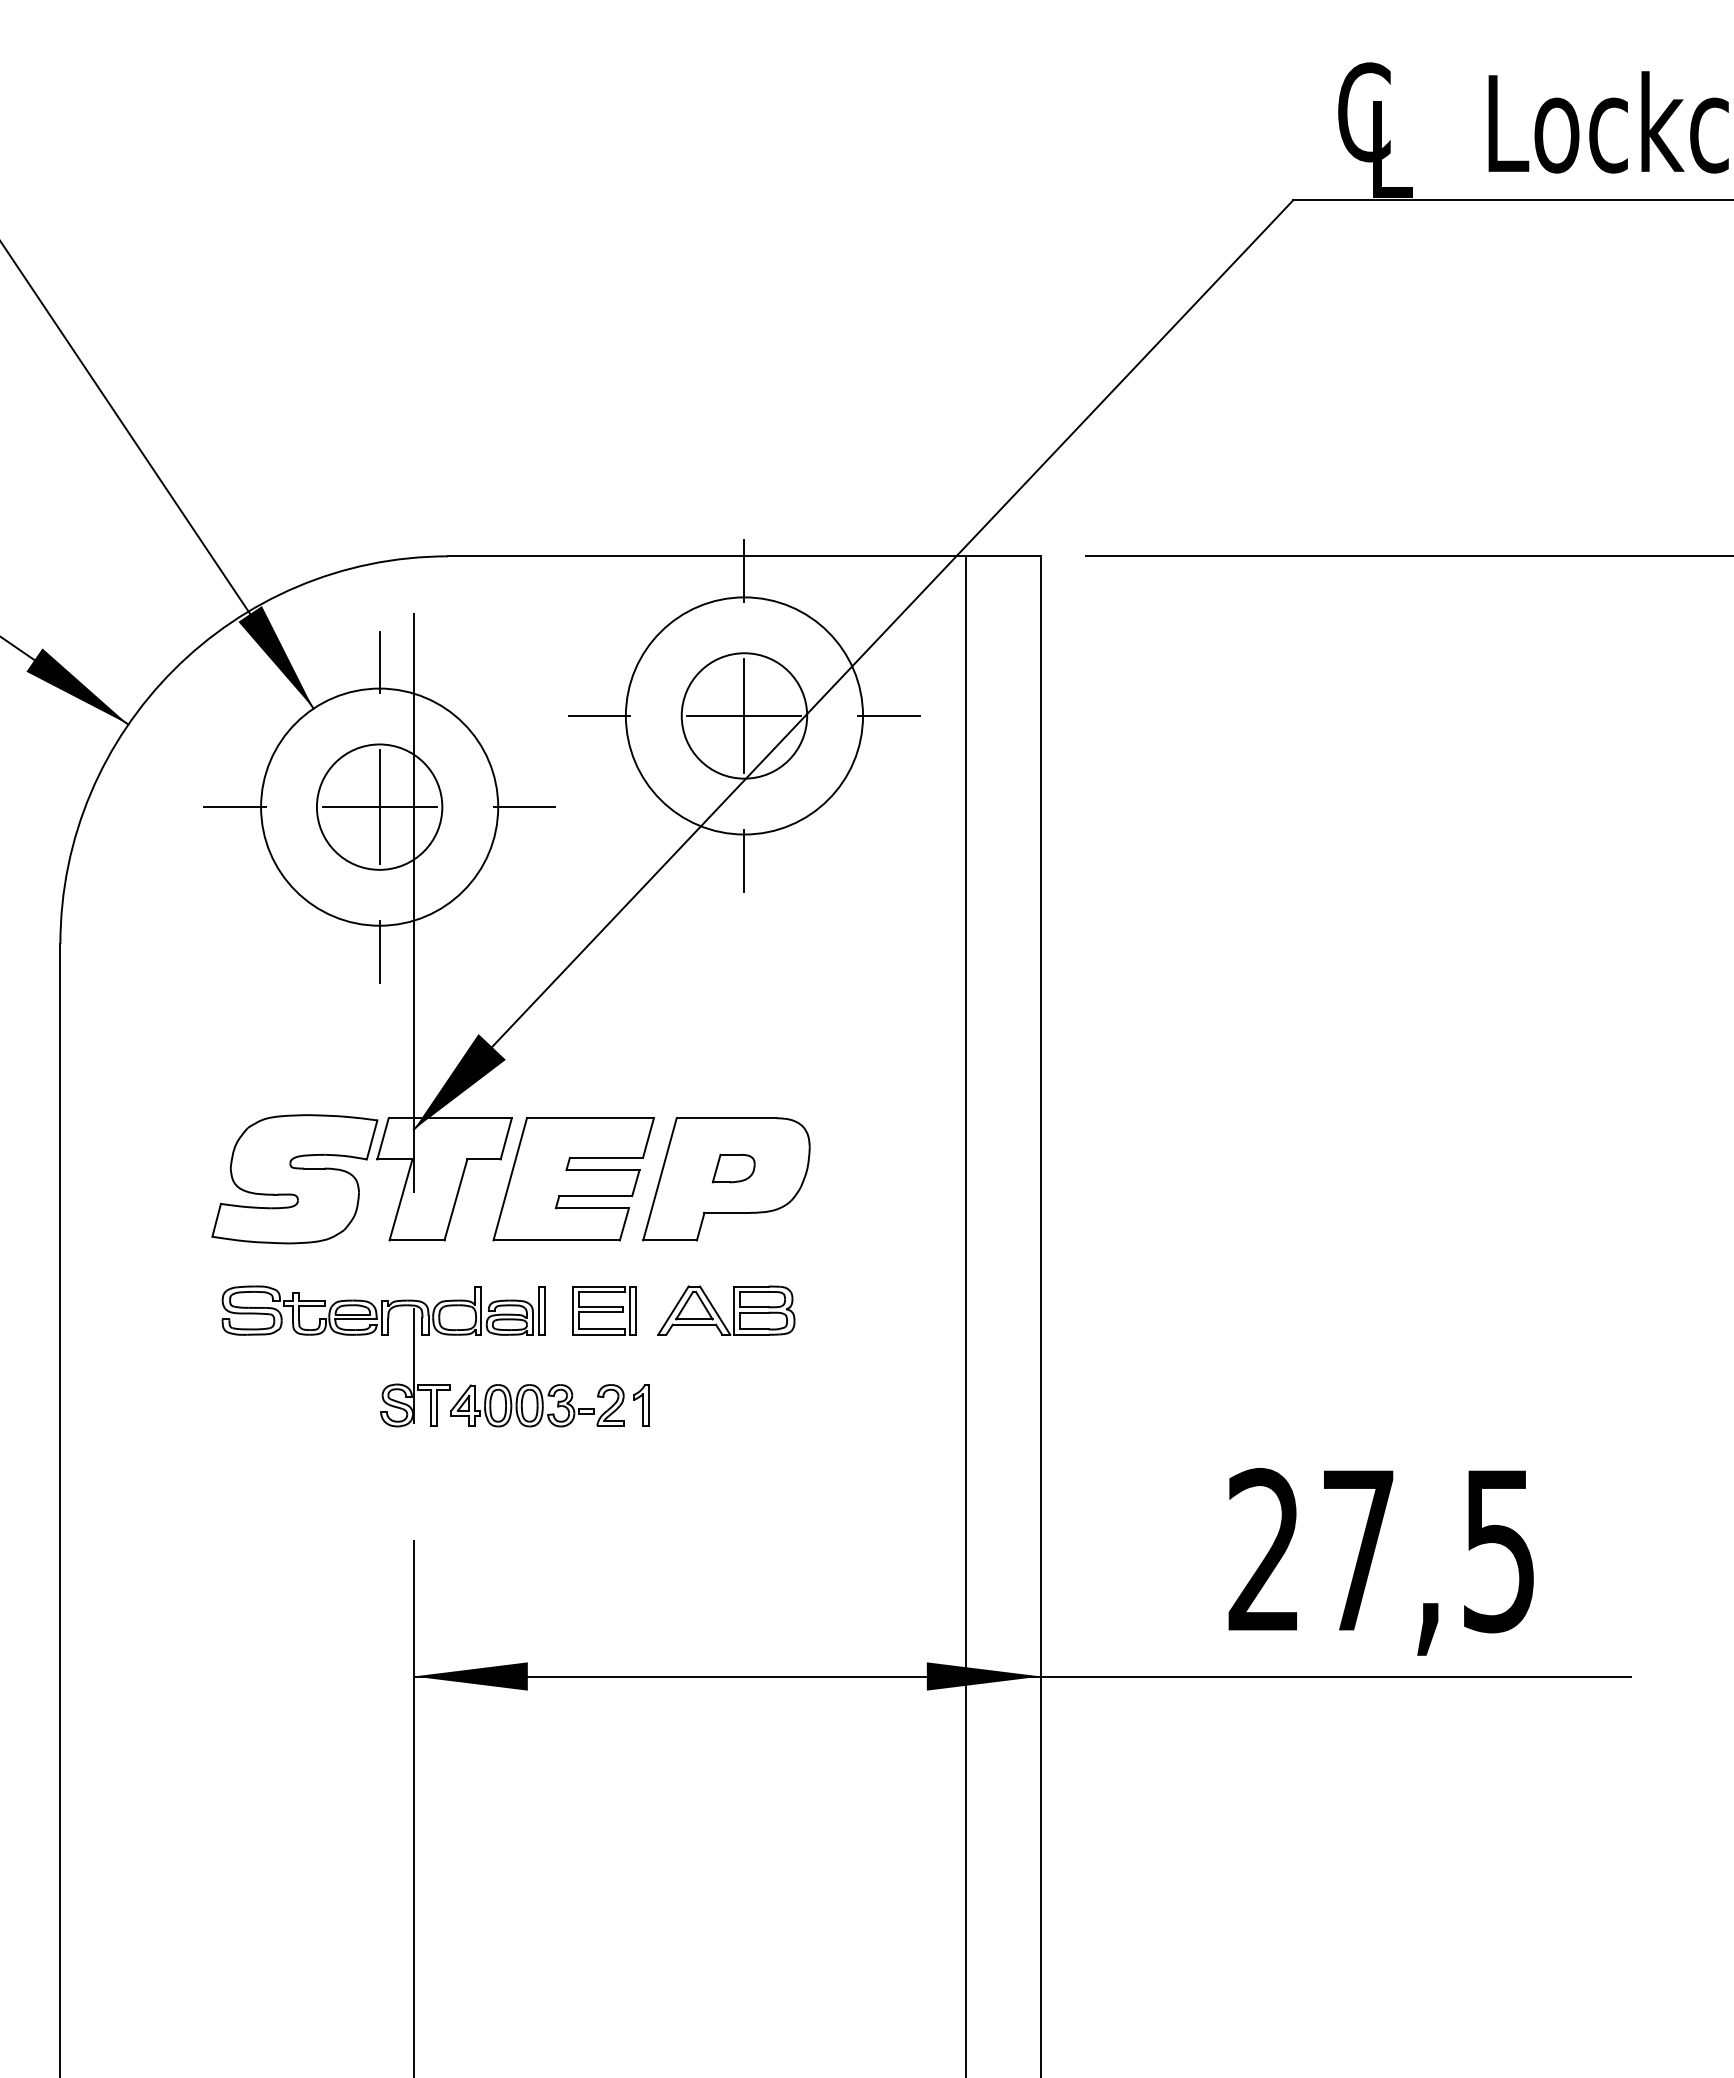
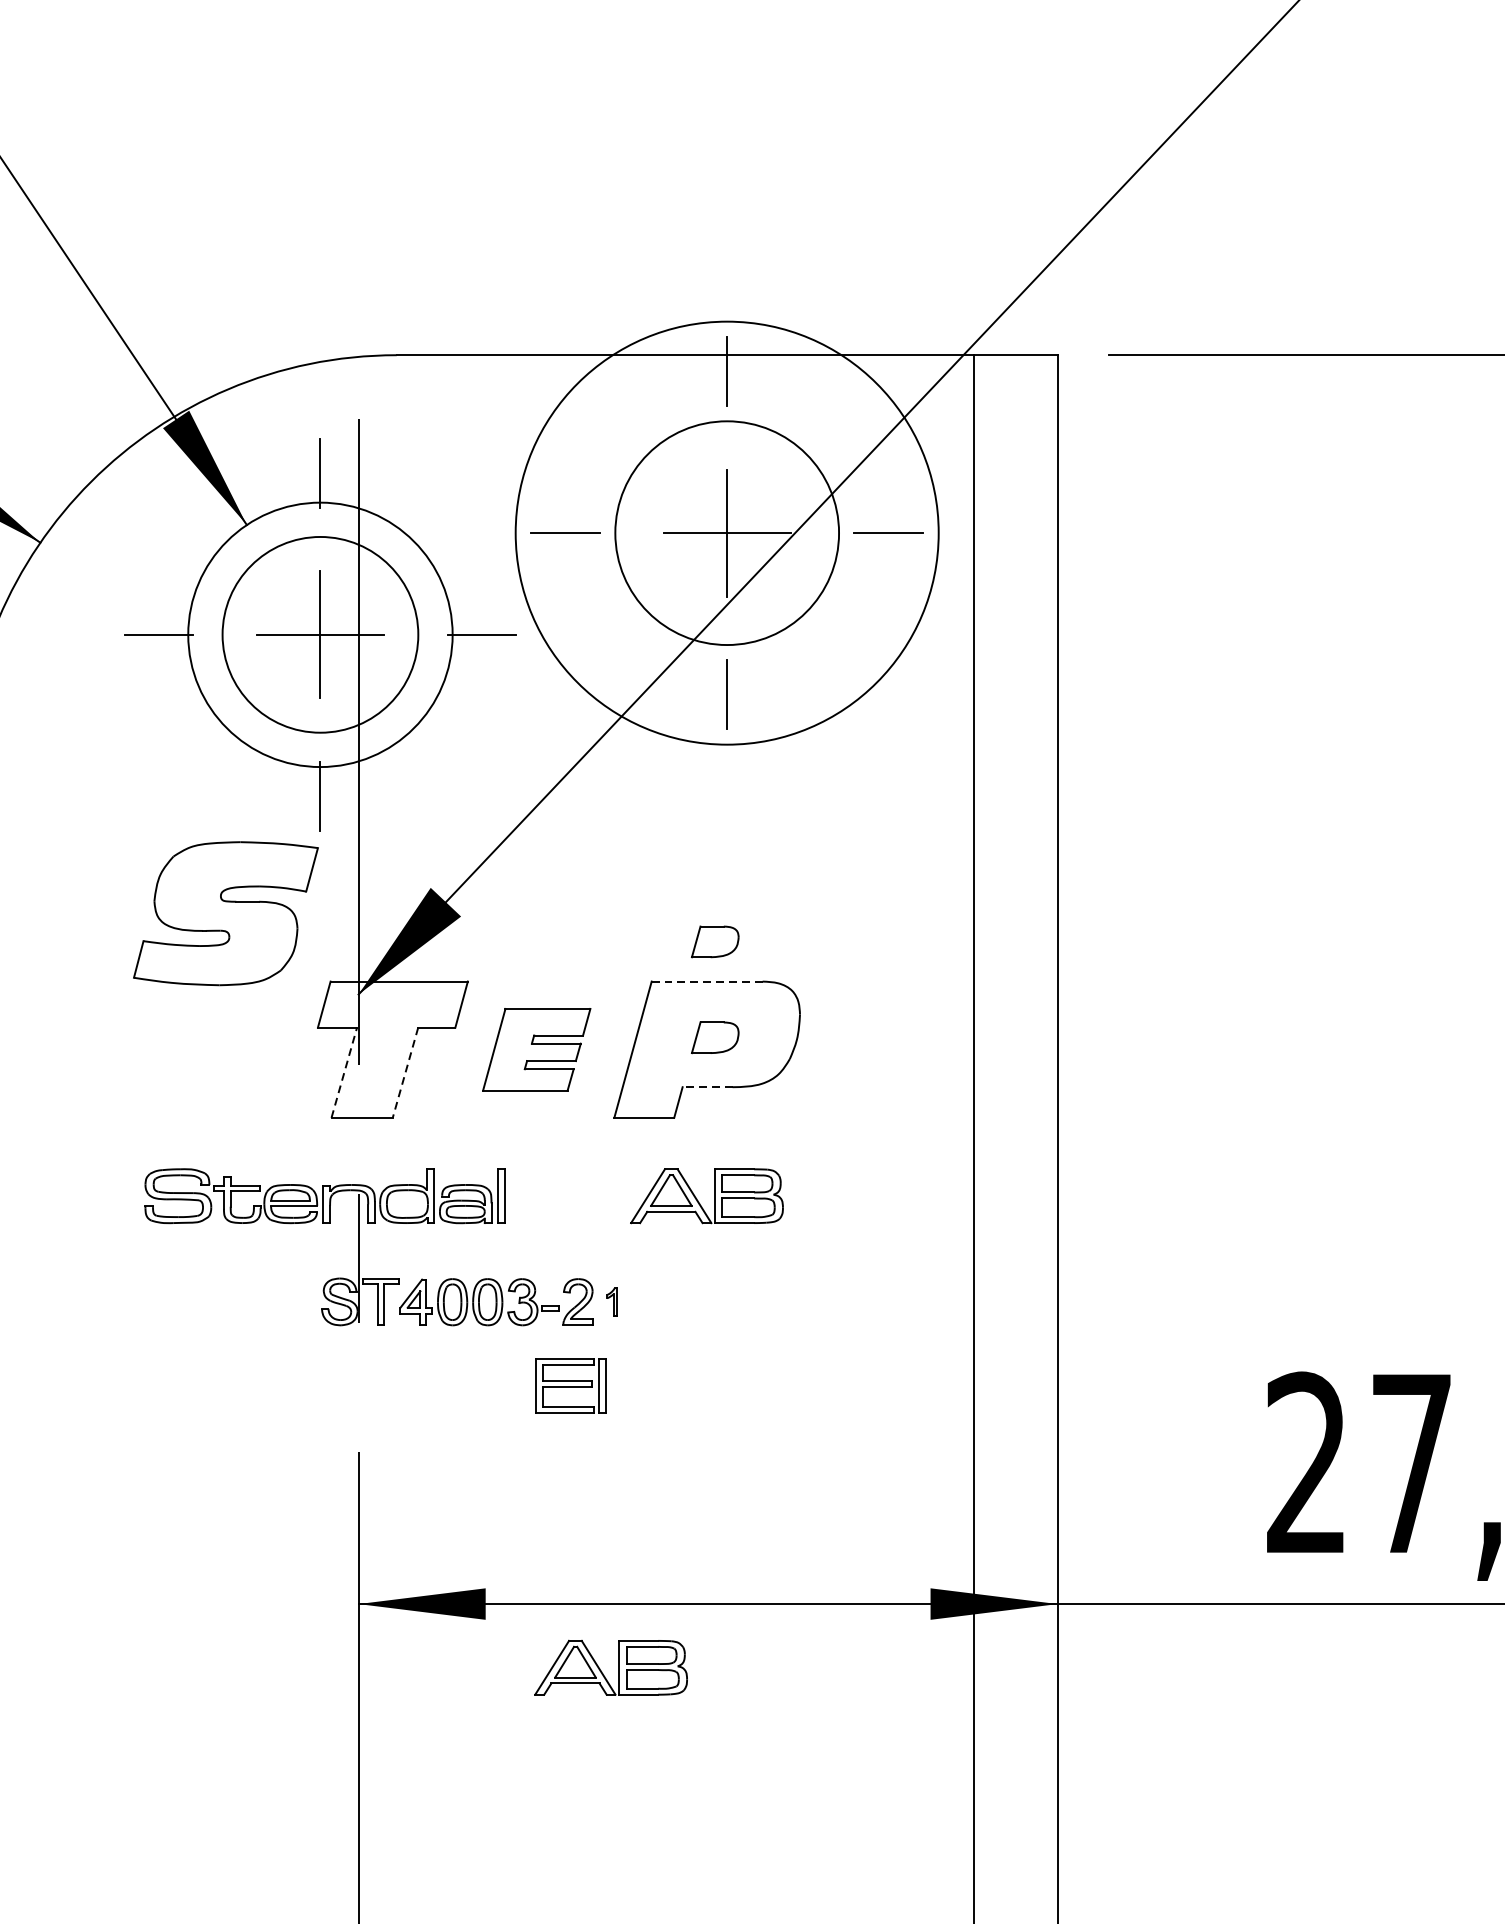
circle: (744, 715) -> (727, 532), size x1.6
circle: (744, 715) -> (727, 532), size x1.6
circle: (379, 806) -> (320, 634), size x1.4
part: (733, 1082) -> (714, 941), added
line: (726, 1118) -> (707, 981), solid -> dashed
part: (294, 1179) -> (225, 913), moved
part: (573, 1179) -> (536, 1049), size x0.6
line: (401, 1199) -> (344, 1072), solid -> dashed
line: (455, 1200) -> (405, 1073), solid -> dashed
line: (726, 1212) -> (707, 1086), solid -> dashed
part: (604, 1310) -> (571, 1385), moved
part: (641, 1405) -> (612, 1301), size x0.6
part: (647, 1733) -> (619, 1667), added

